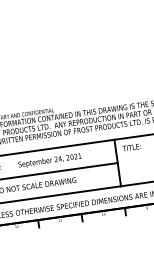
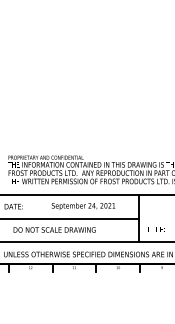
text: (132, 147) -> (156, 229), moved
text: (49, 161) -> (83, 206), moved

